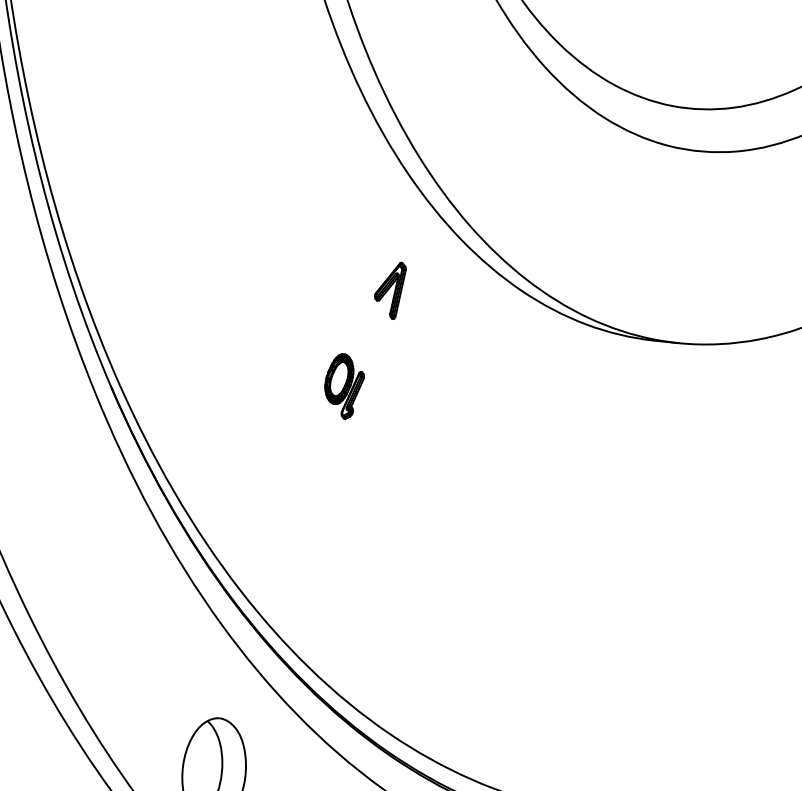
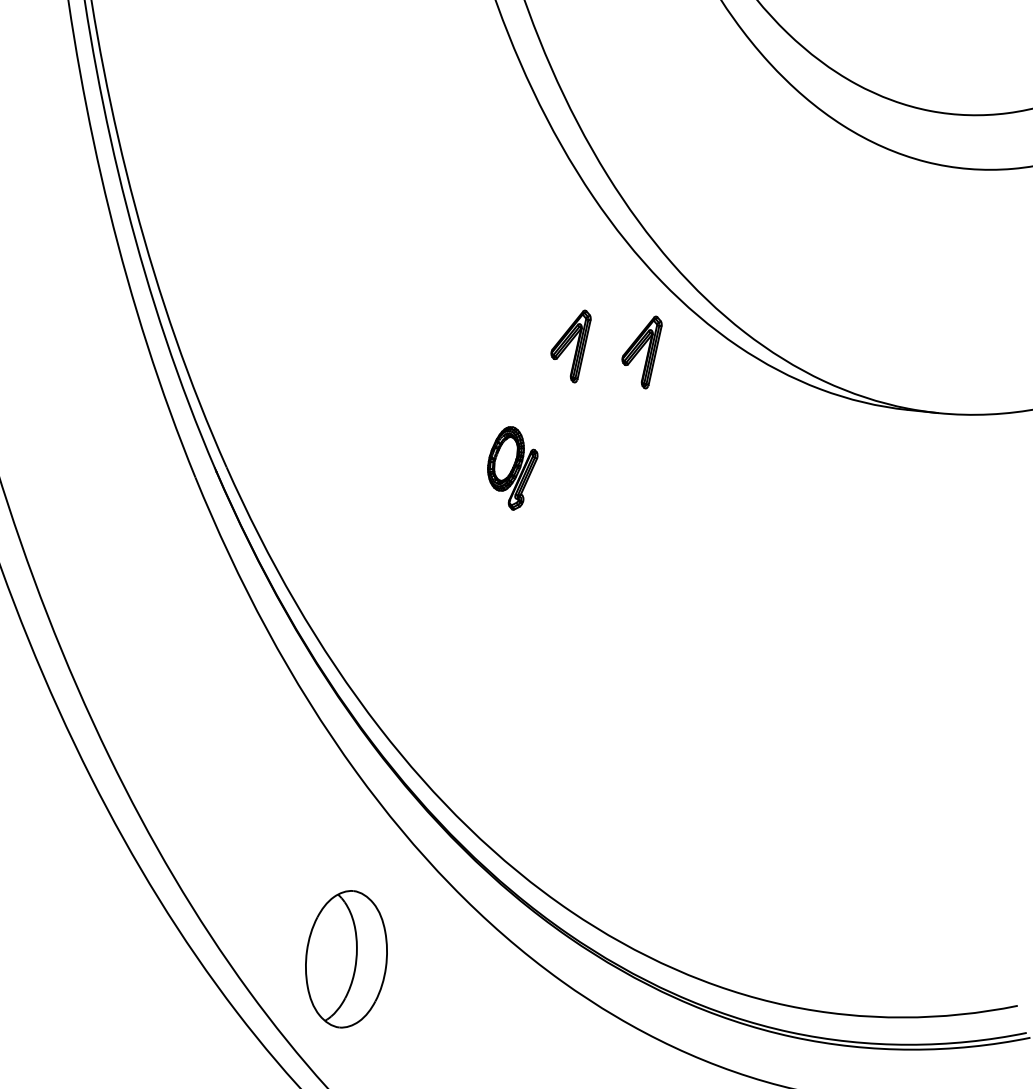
part: (445, 295) -> (641, 352), added

